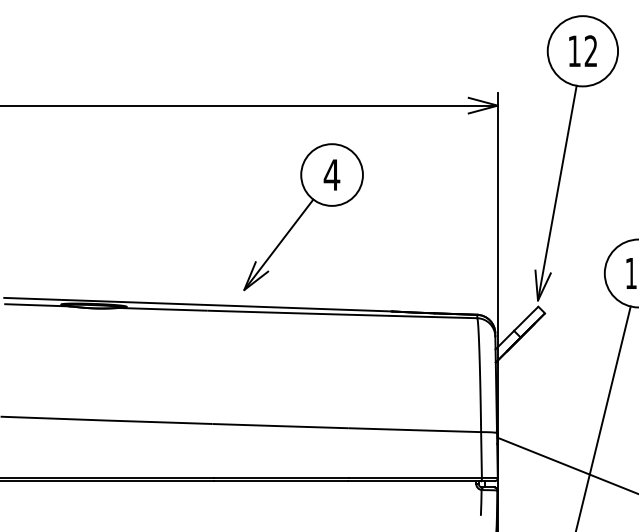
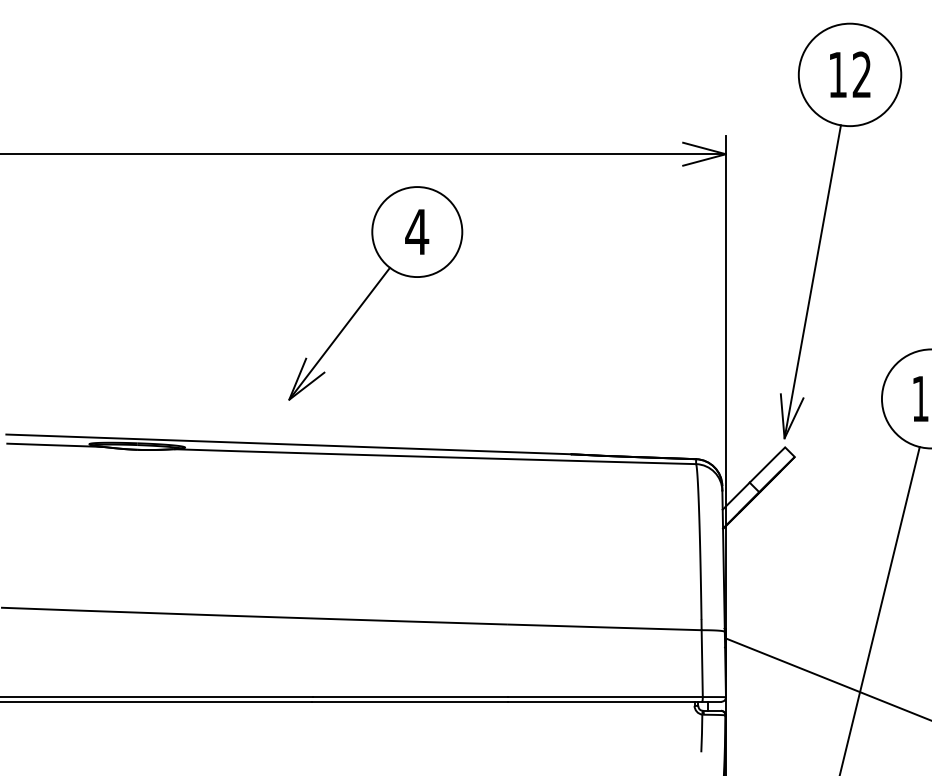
part: (303, 217) -> (375, 293), moved

